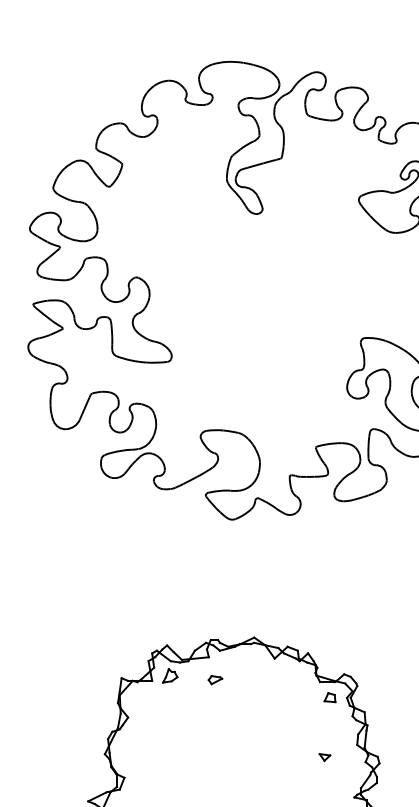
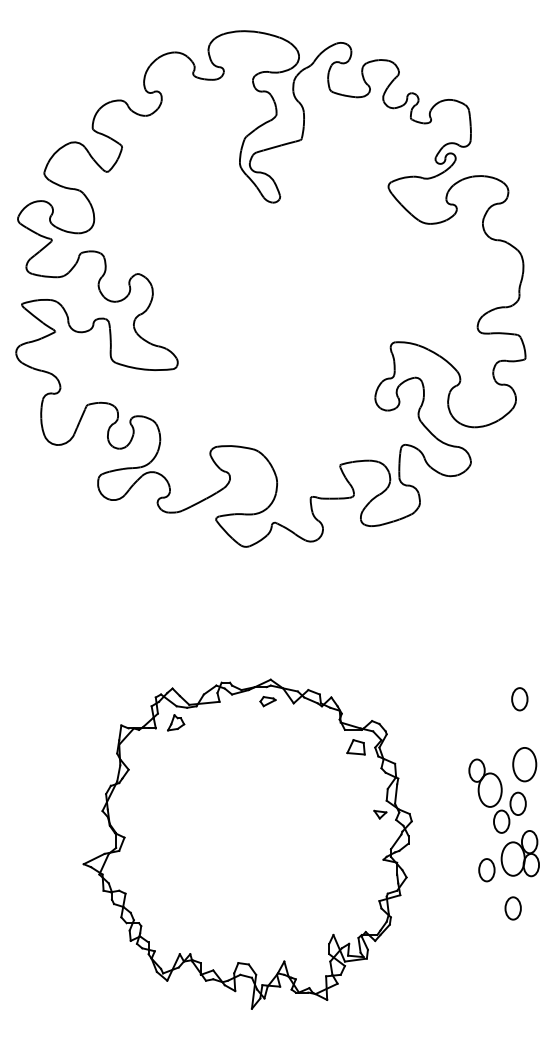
part: (214, 680) -> (267, 701), moved
part: (329, 697) -> (355, 747), size x1.43
part: (325, 757) -> (380, 814), moved

